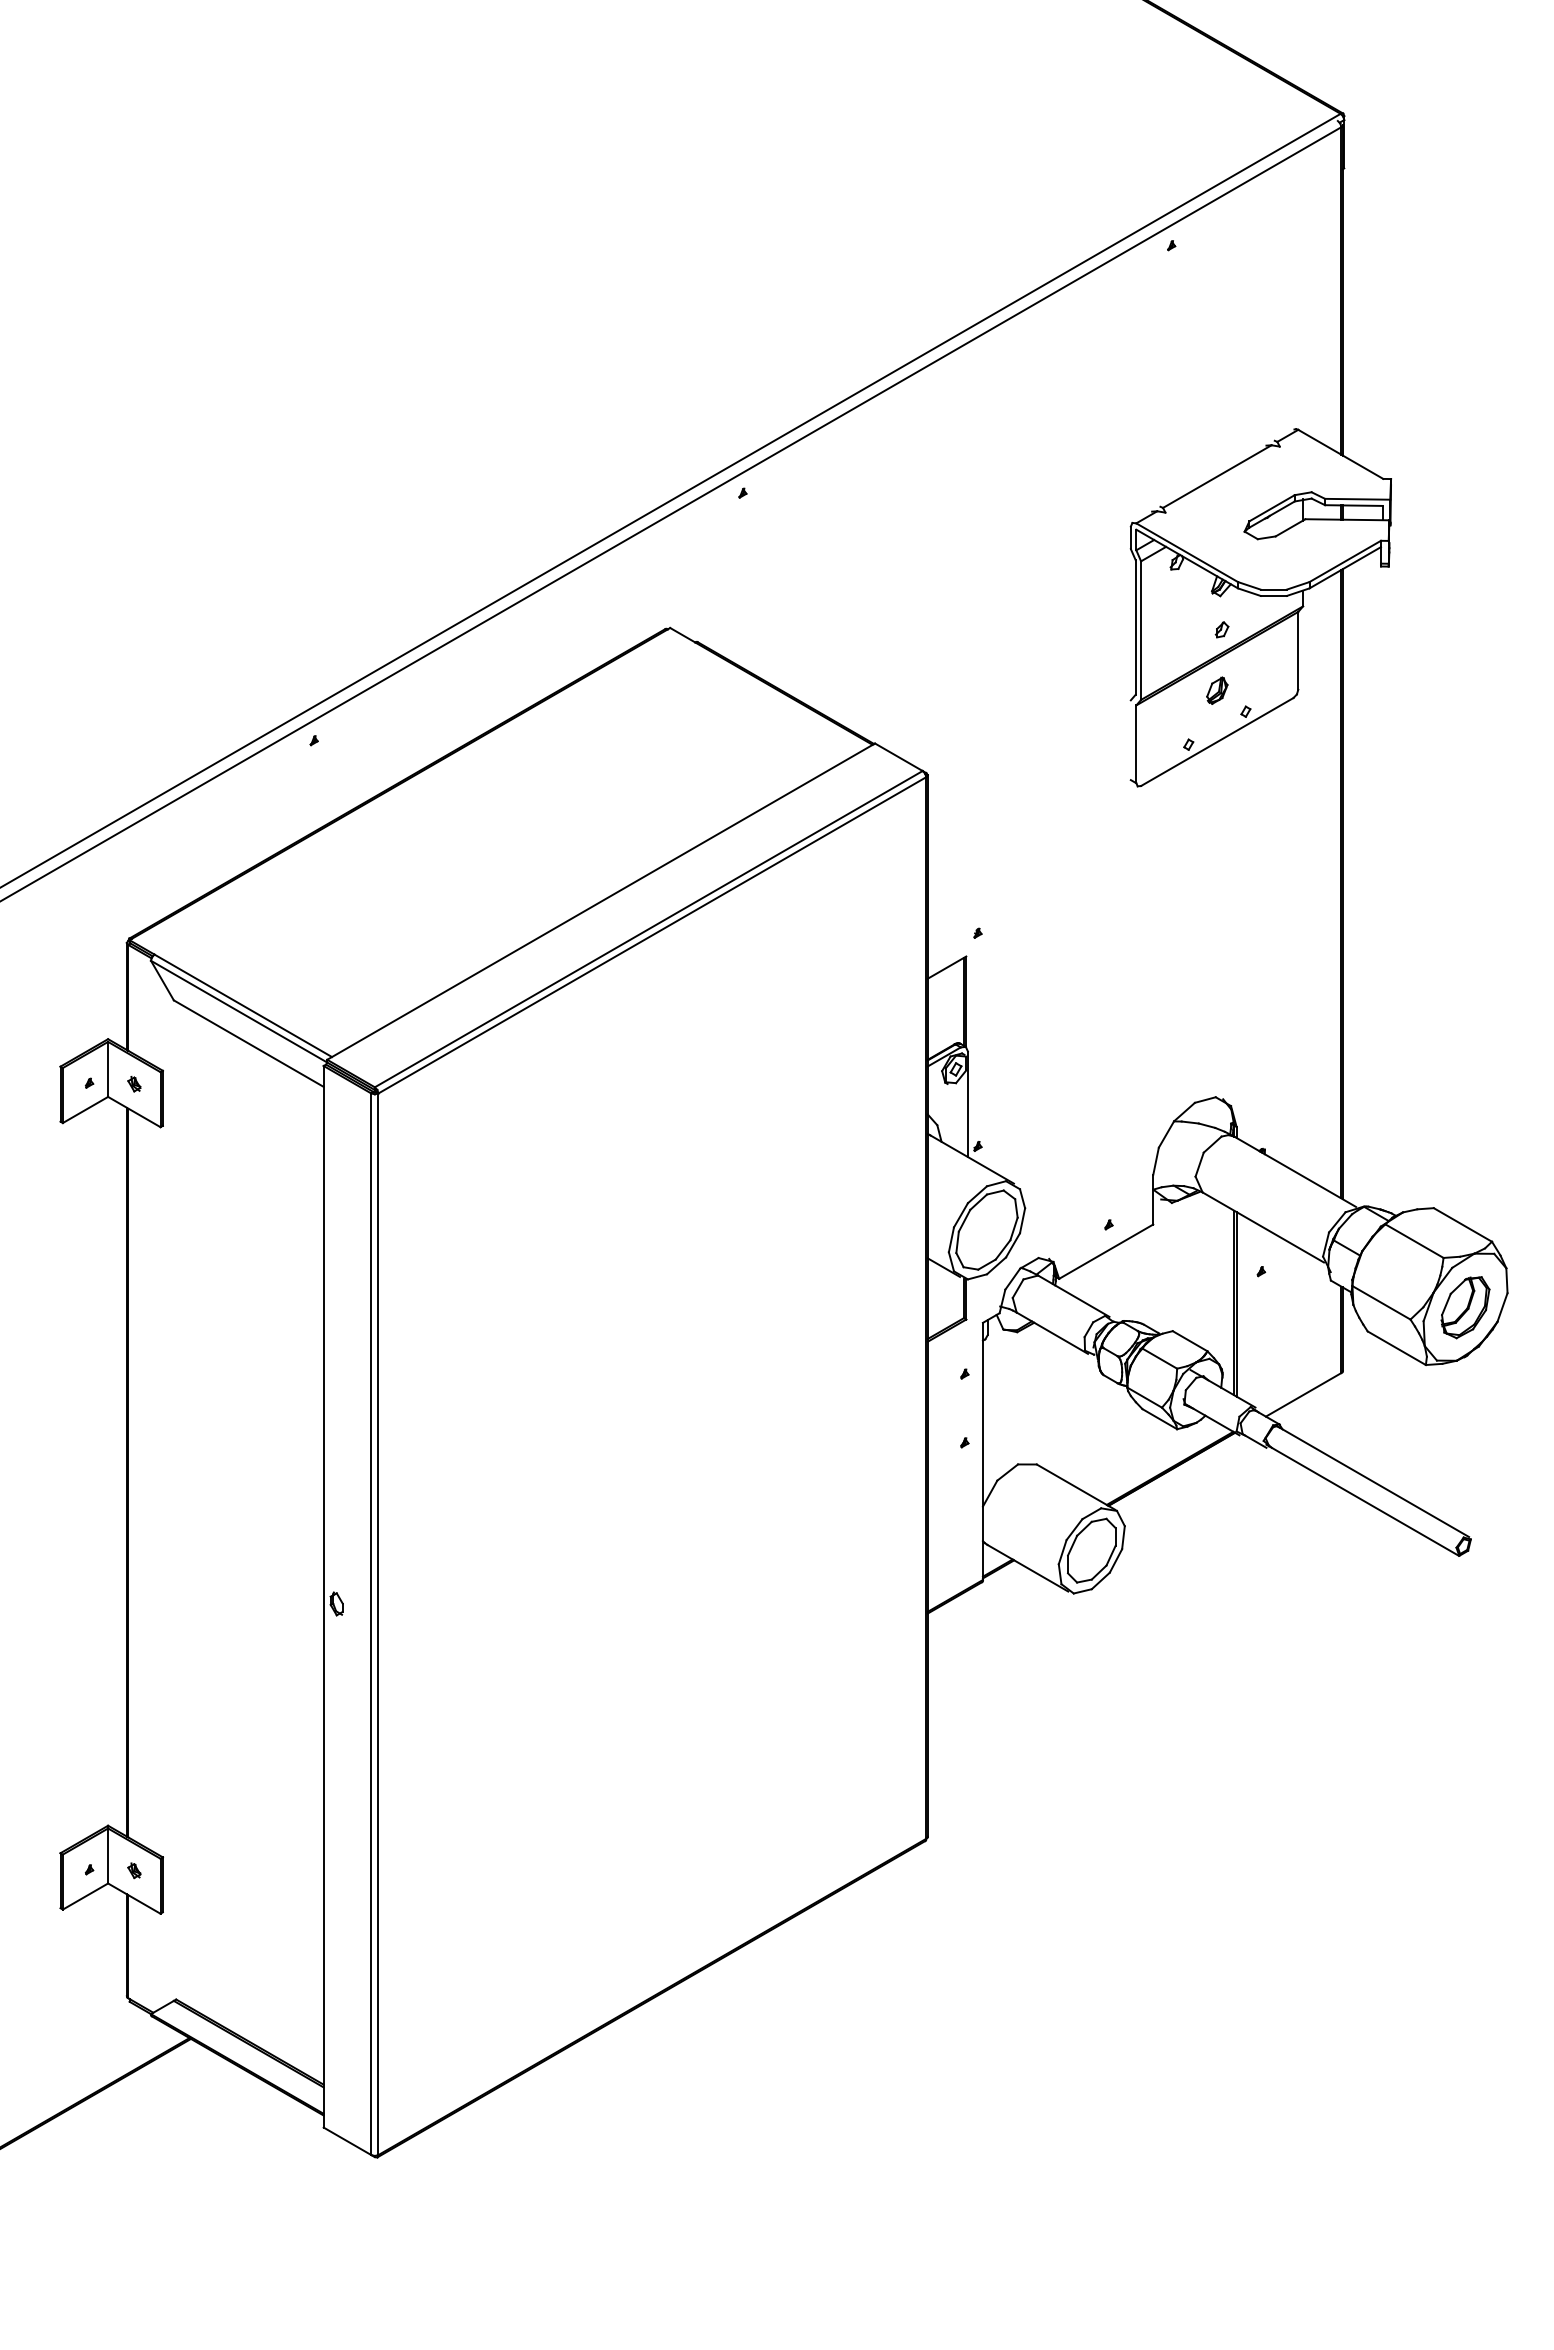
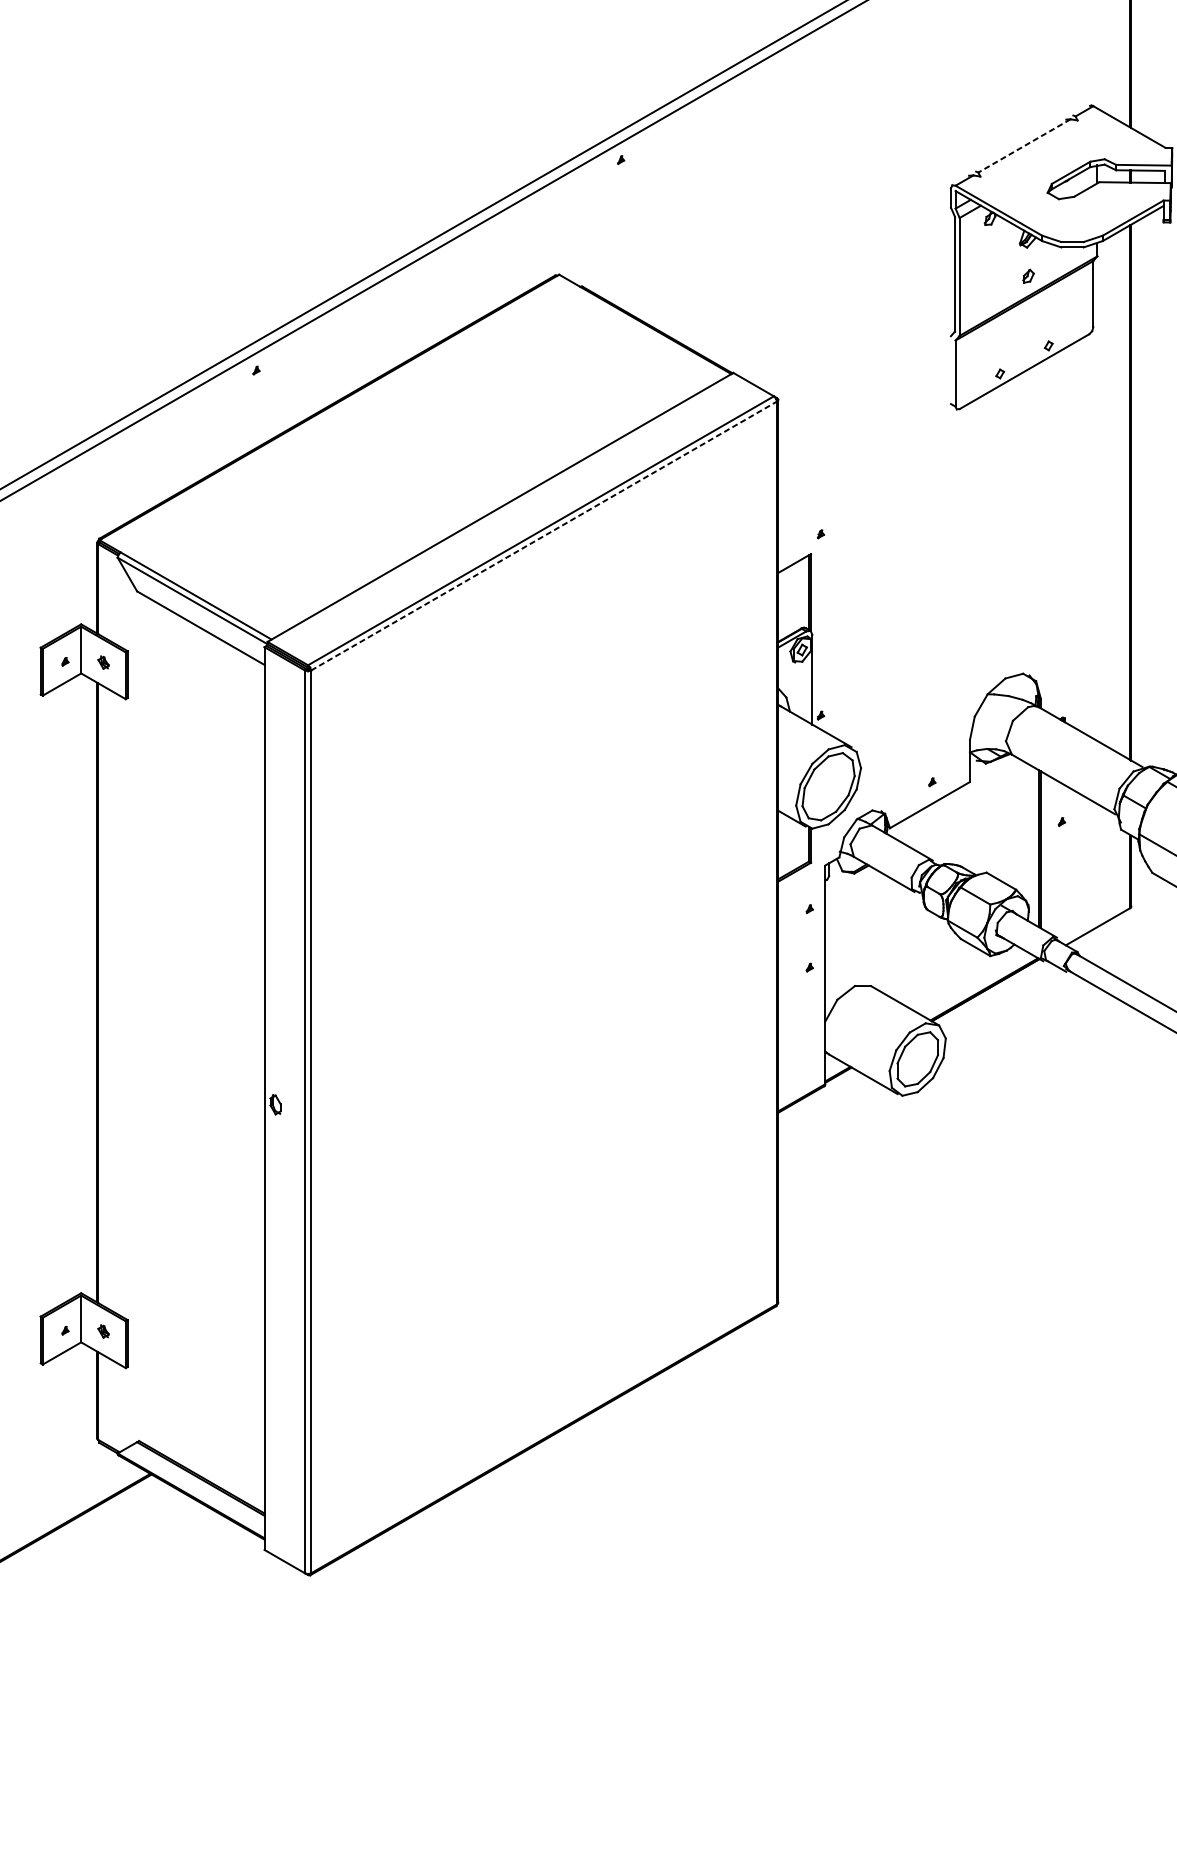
line: (1217, 476) -> (1024, 145), solid -> dashed
part: (1217, 690) -> (1024, 327), removed
line: (652, 935) -> (544, 536), solid -> dashed

